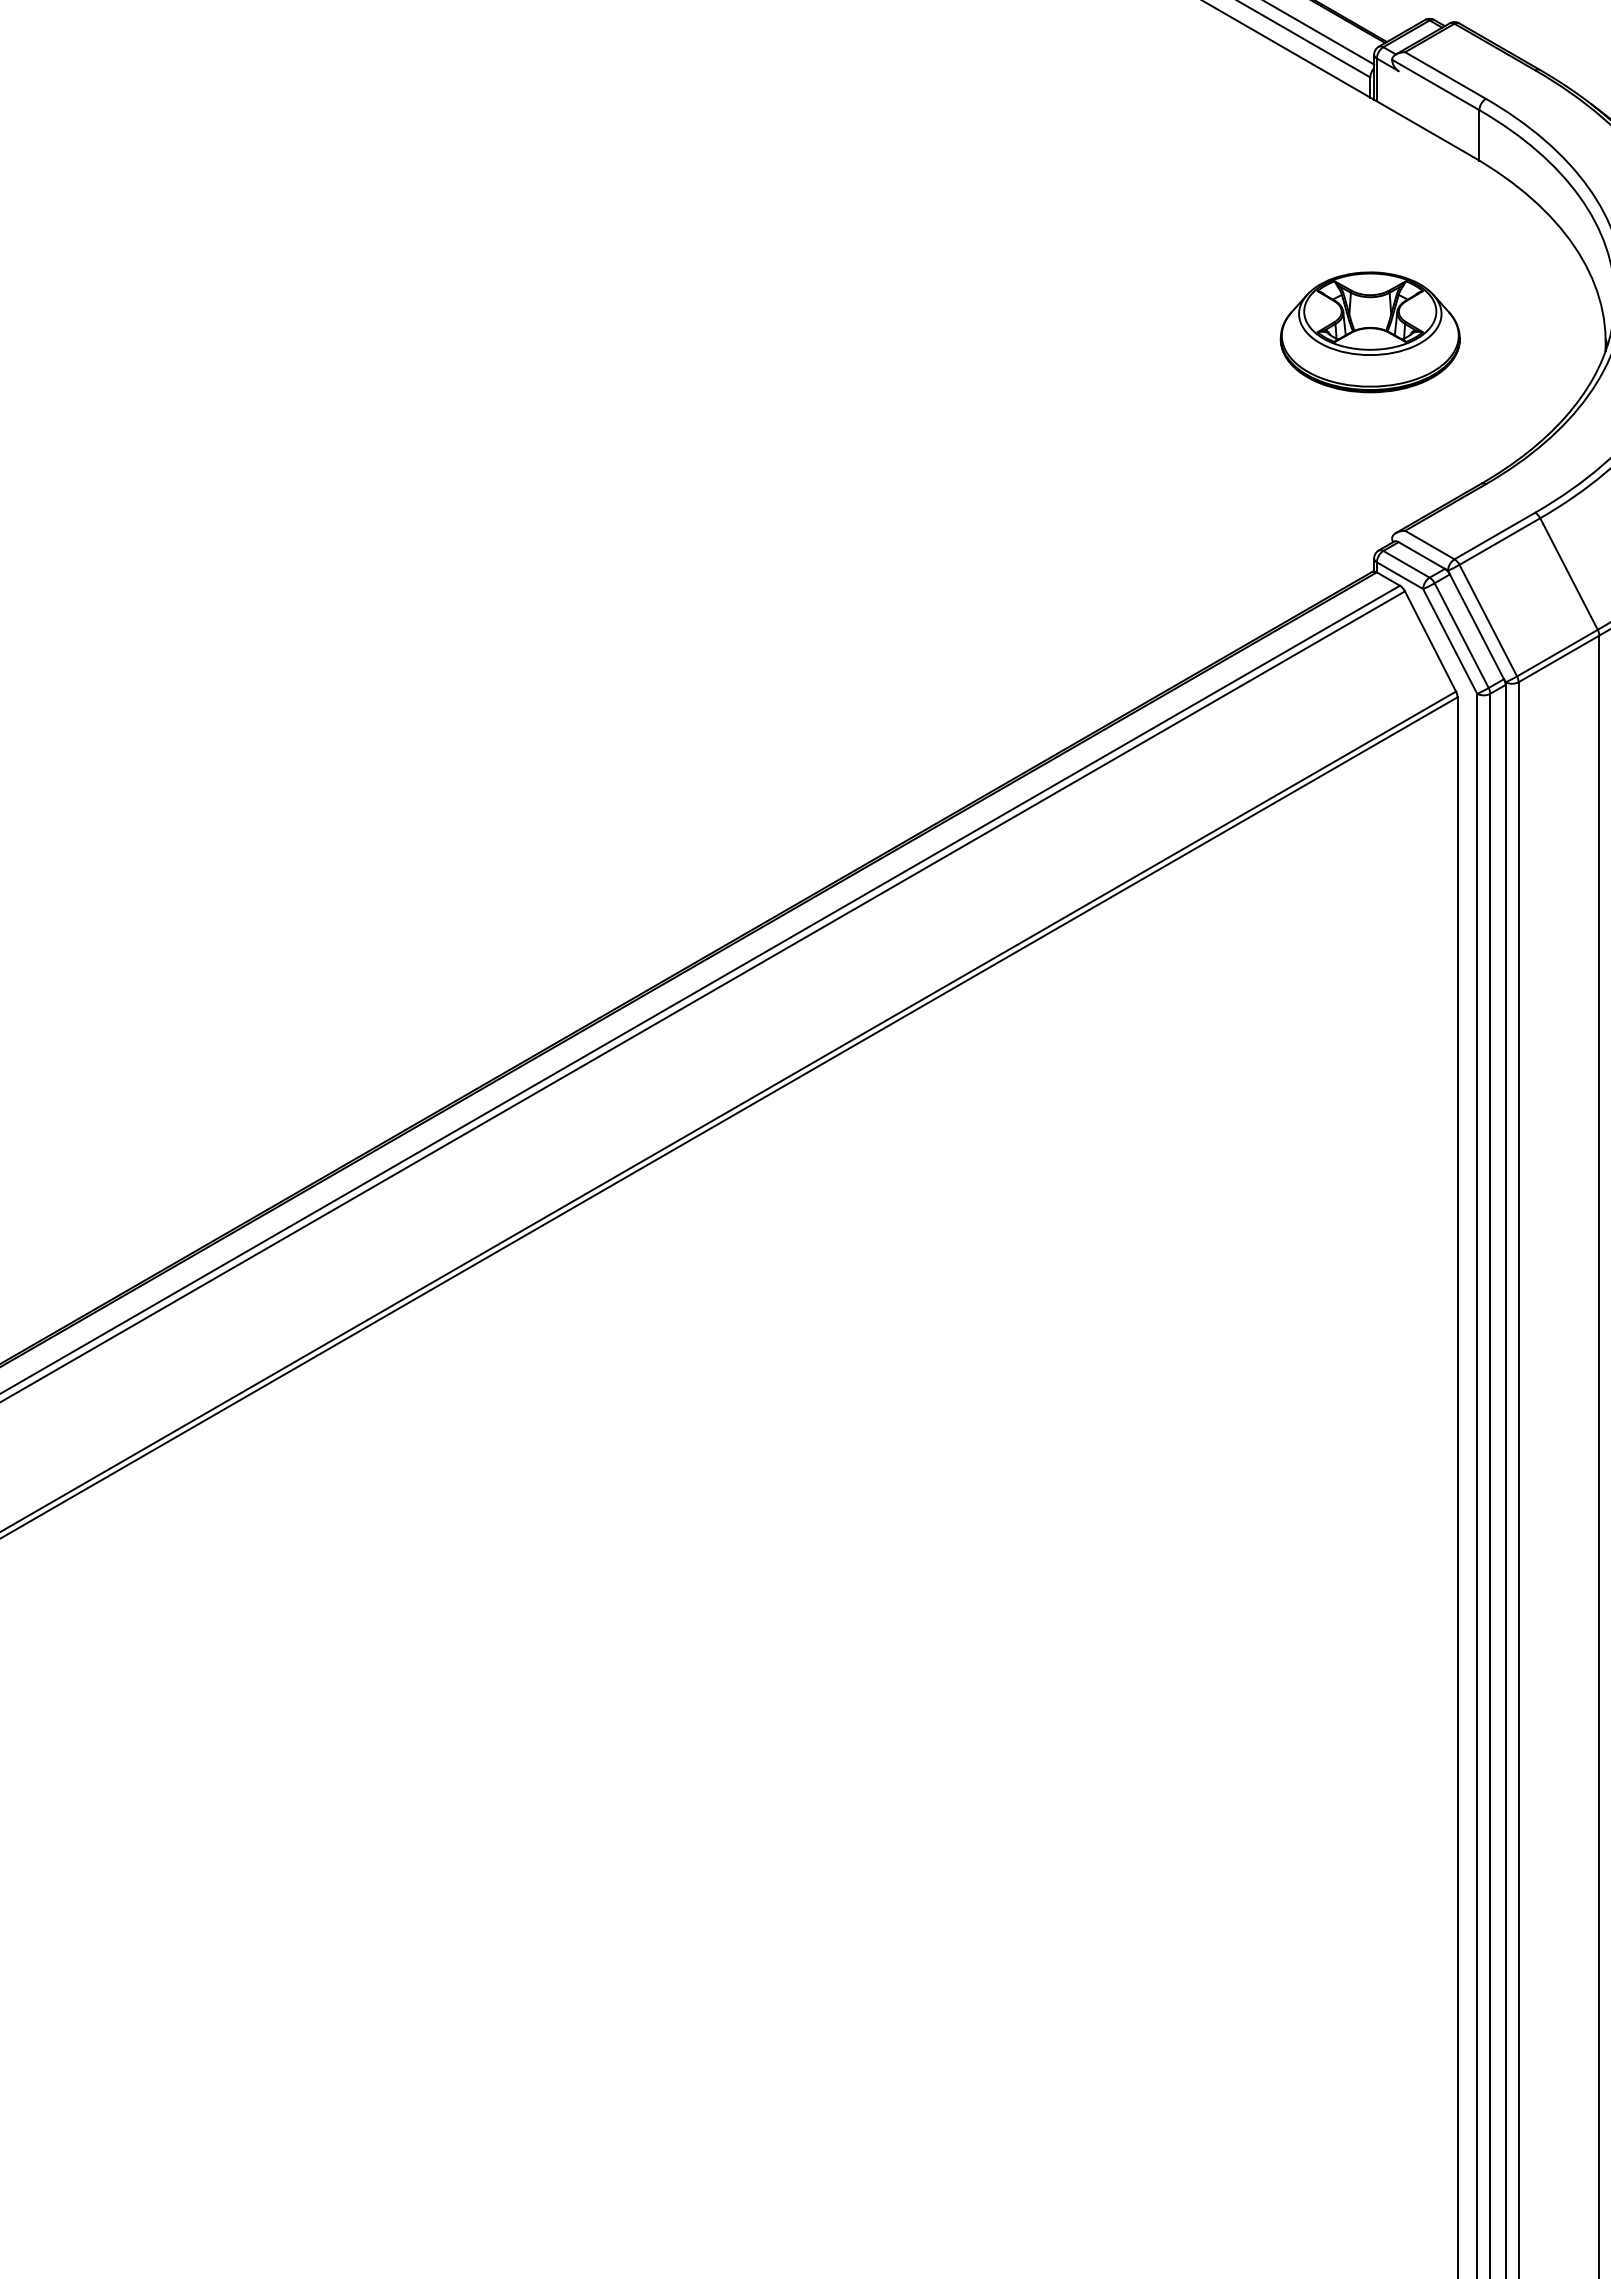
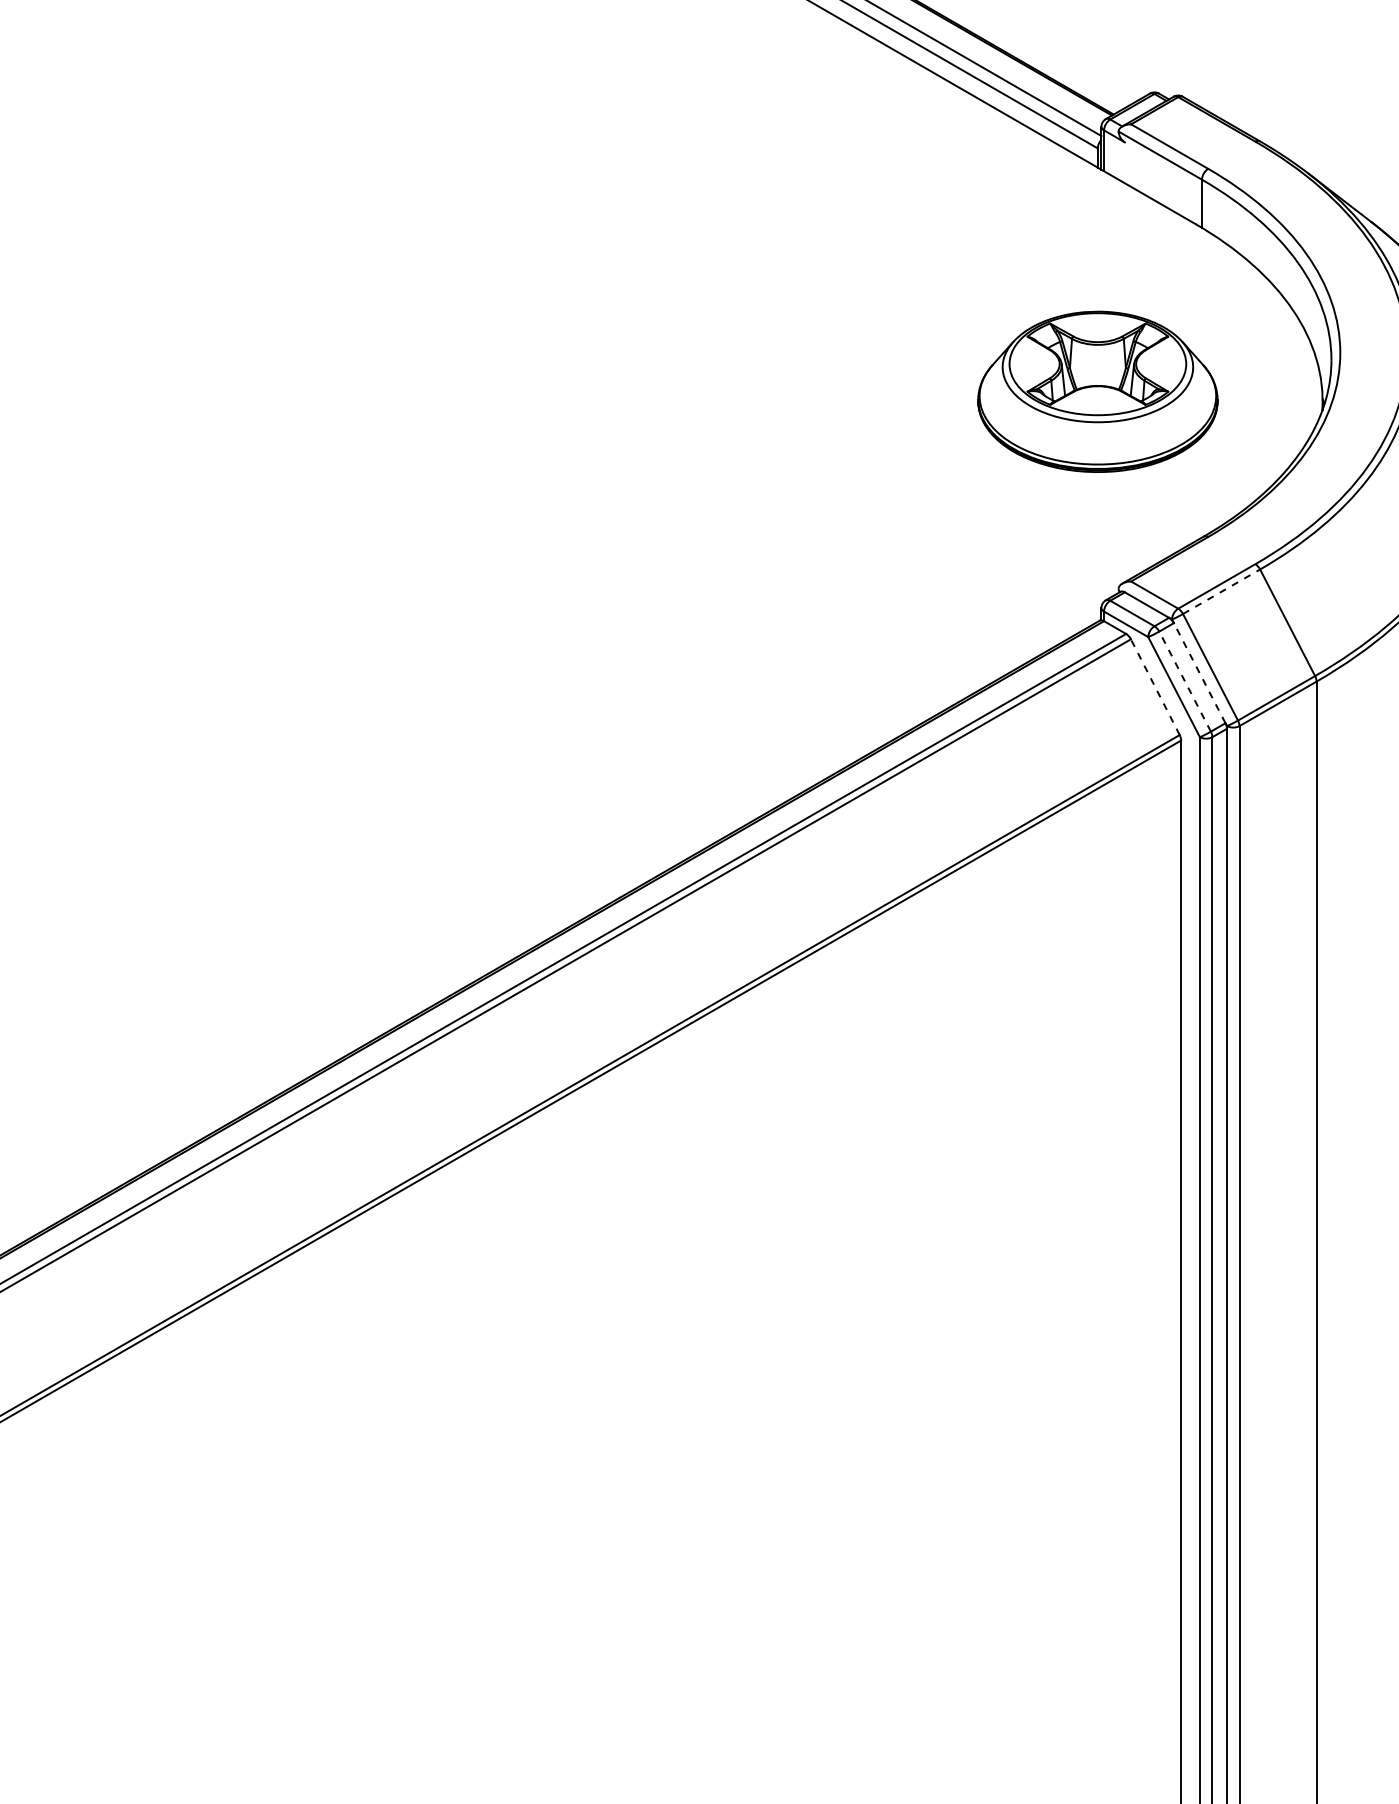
part: (1369, 332) -> (1097, 392), size x1.4
line: (1499, 541) -> (1221, 591), solid -> dashed
line: (1476, 626) -> (1199, 672), solid -> dashed
line: (1461, 635) -> (1184, 681), solid -> dashed
line: (1430, 641) -> (1155, 687), solid -> dashed

